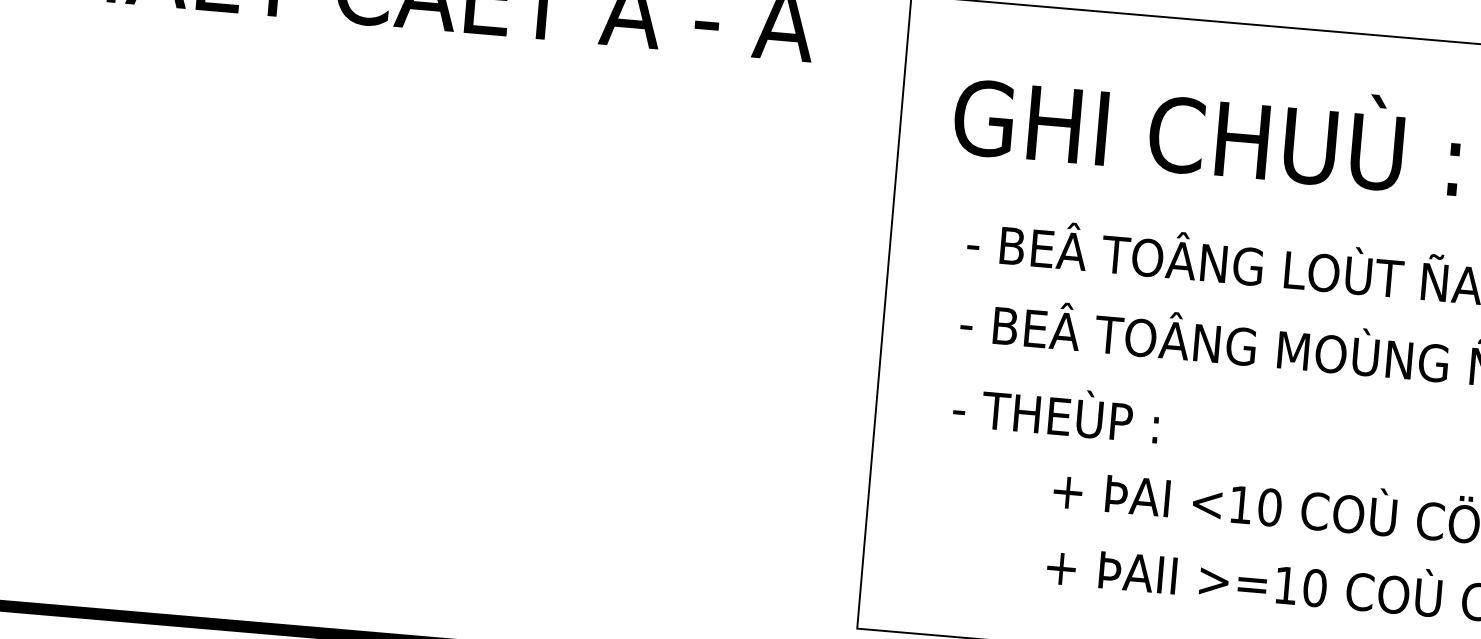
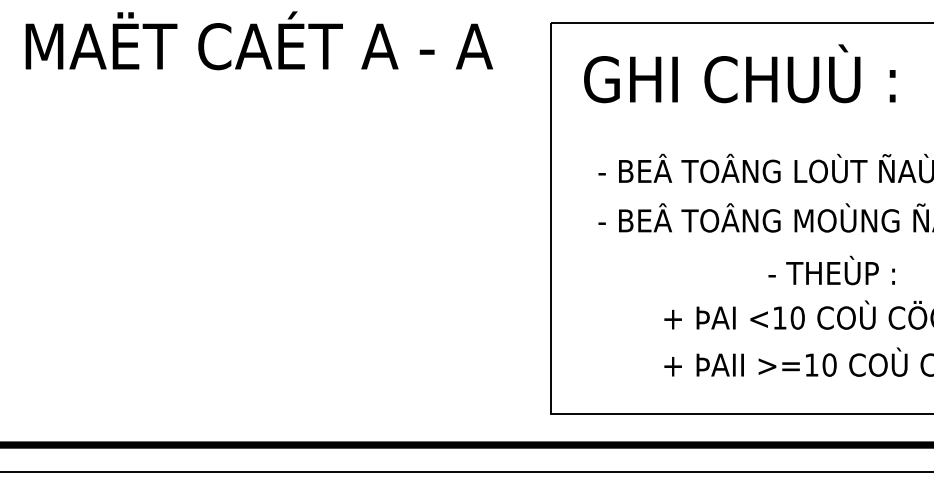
text: (1207, 127) -> (739, 73), moved
text: (1055, 411) -> (831, 270), moved

